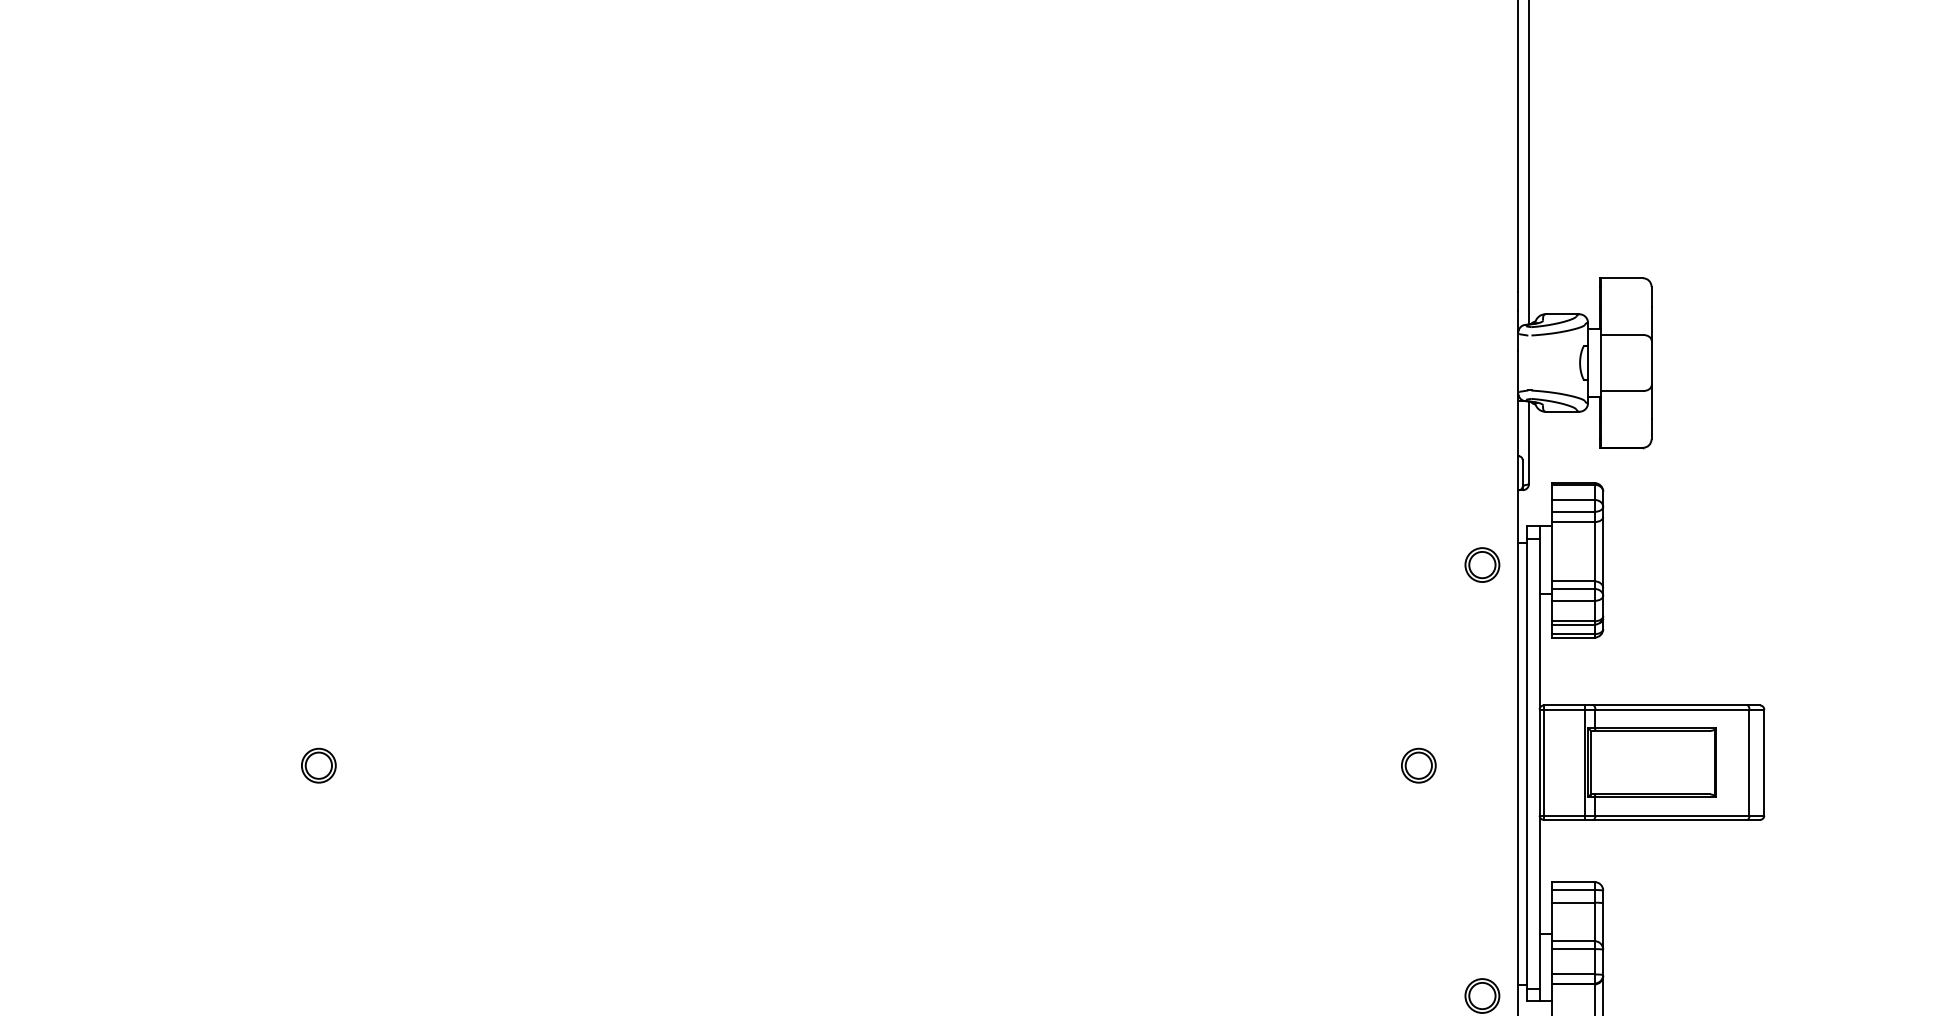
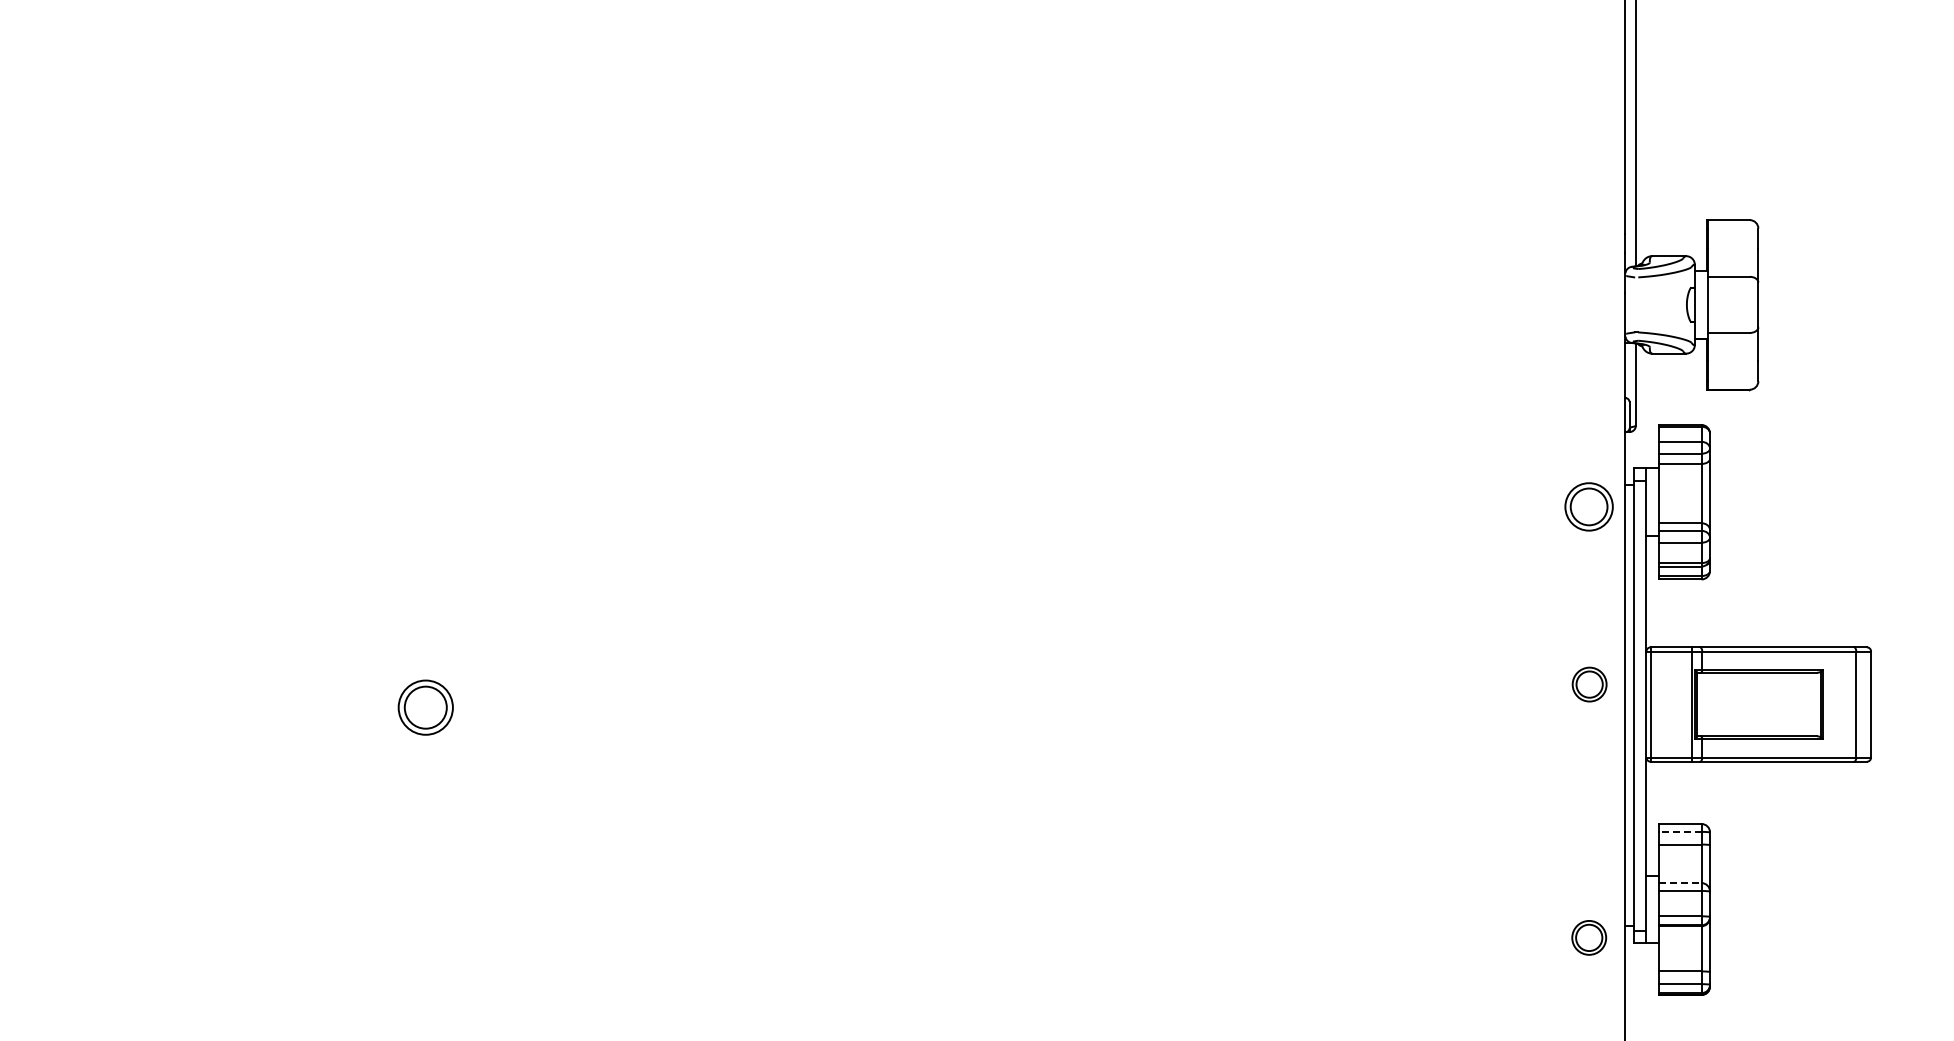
part: (1482, 564) -> (1589, 506), size x1.4
part: (318, 765) -> (425, 707), size x1.6
part: (1418, 765) -> (1589, 684), moved
line: (1572, 889) -> (1679, 831), solid -> dashed
line: (1573, 941) -> (1680, 883), solid -> dashed

